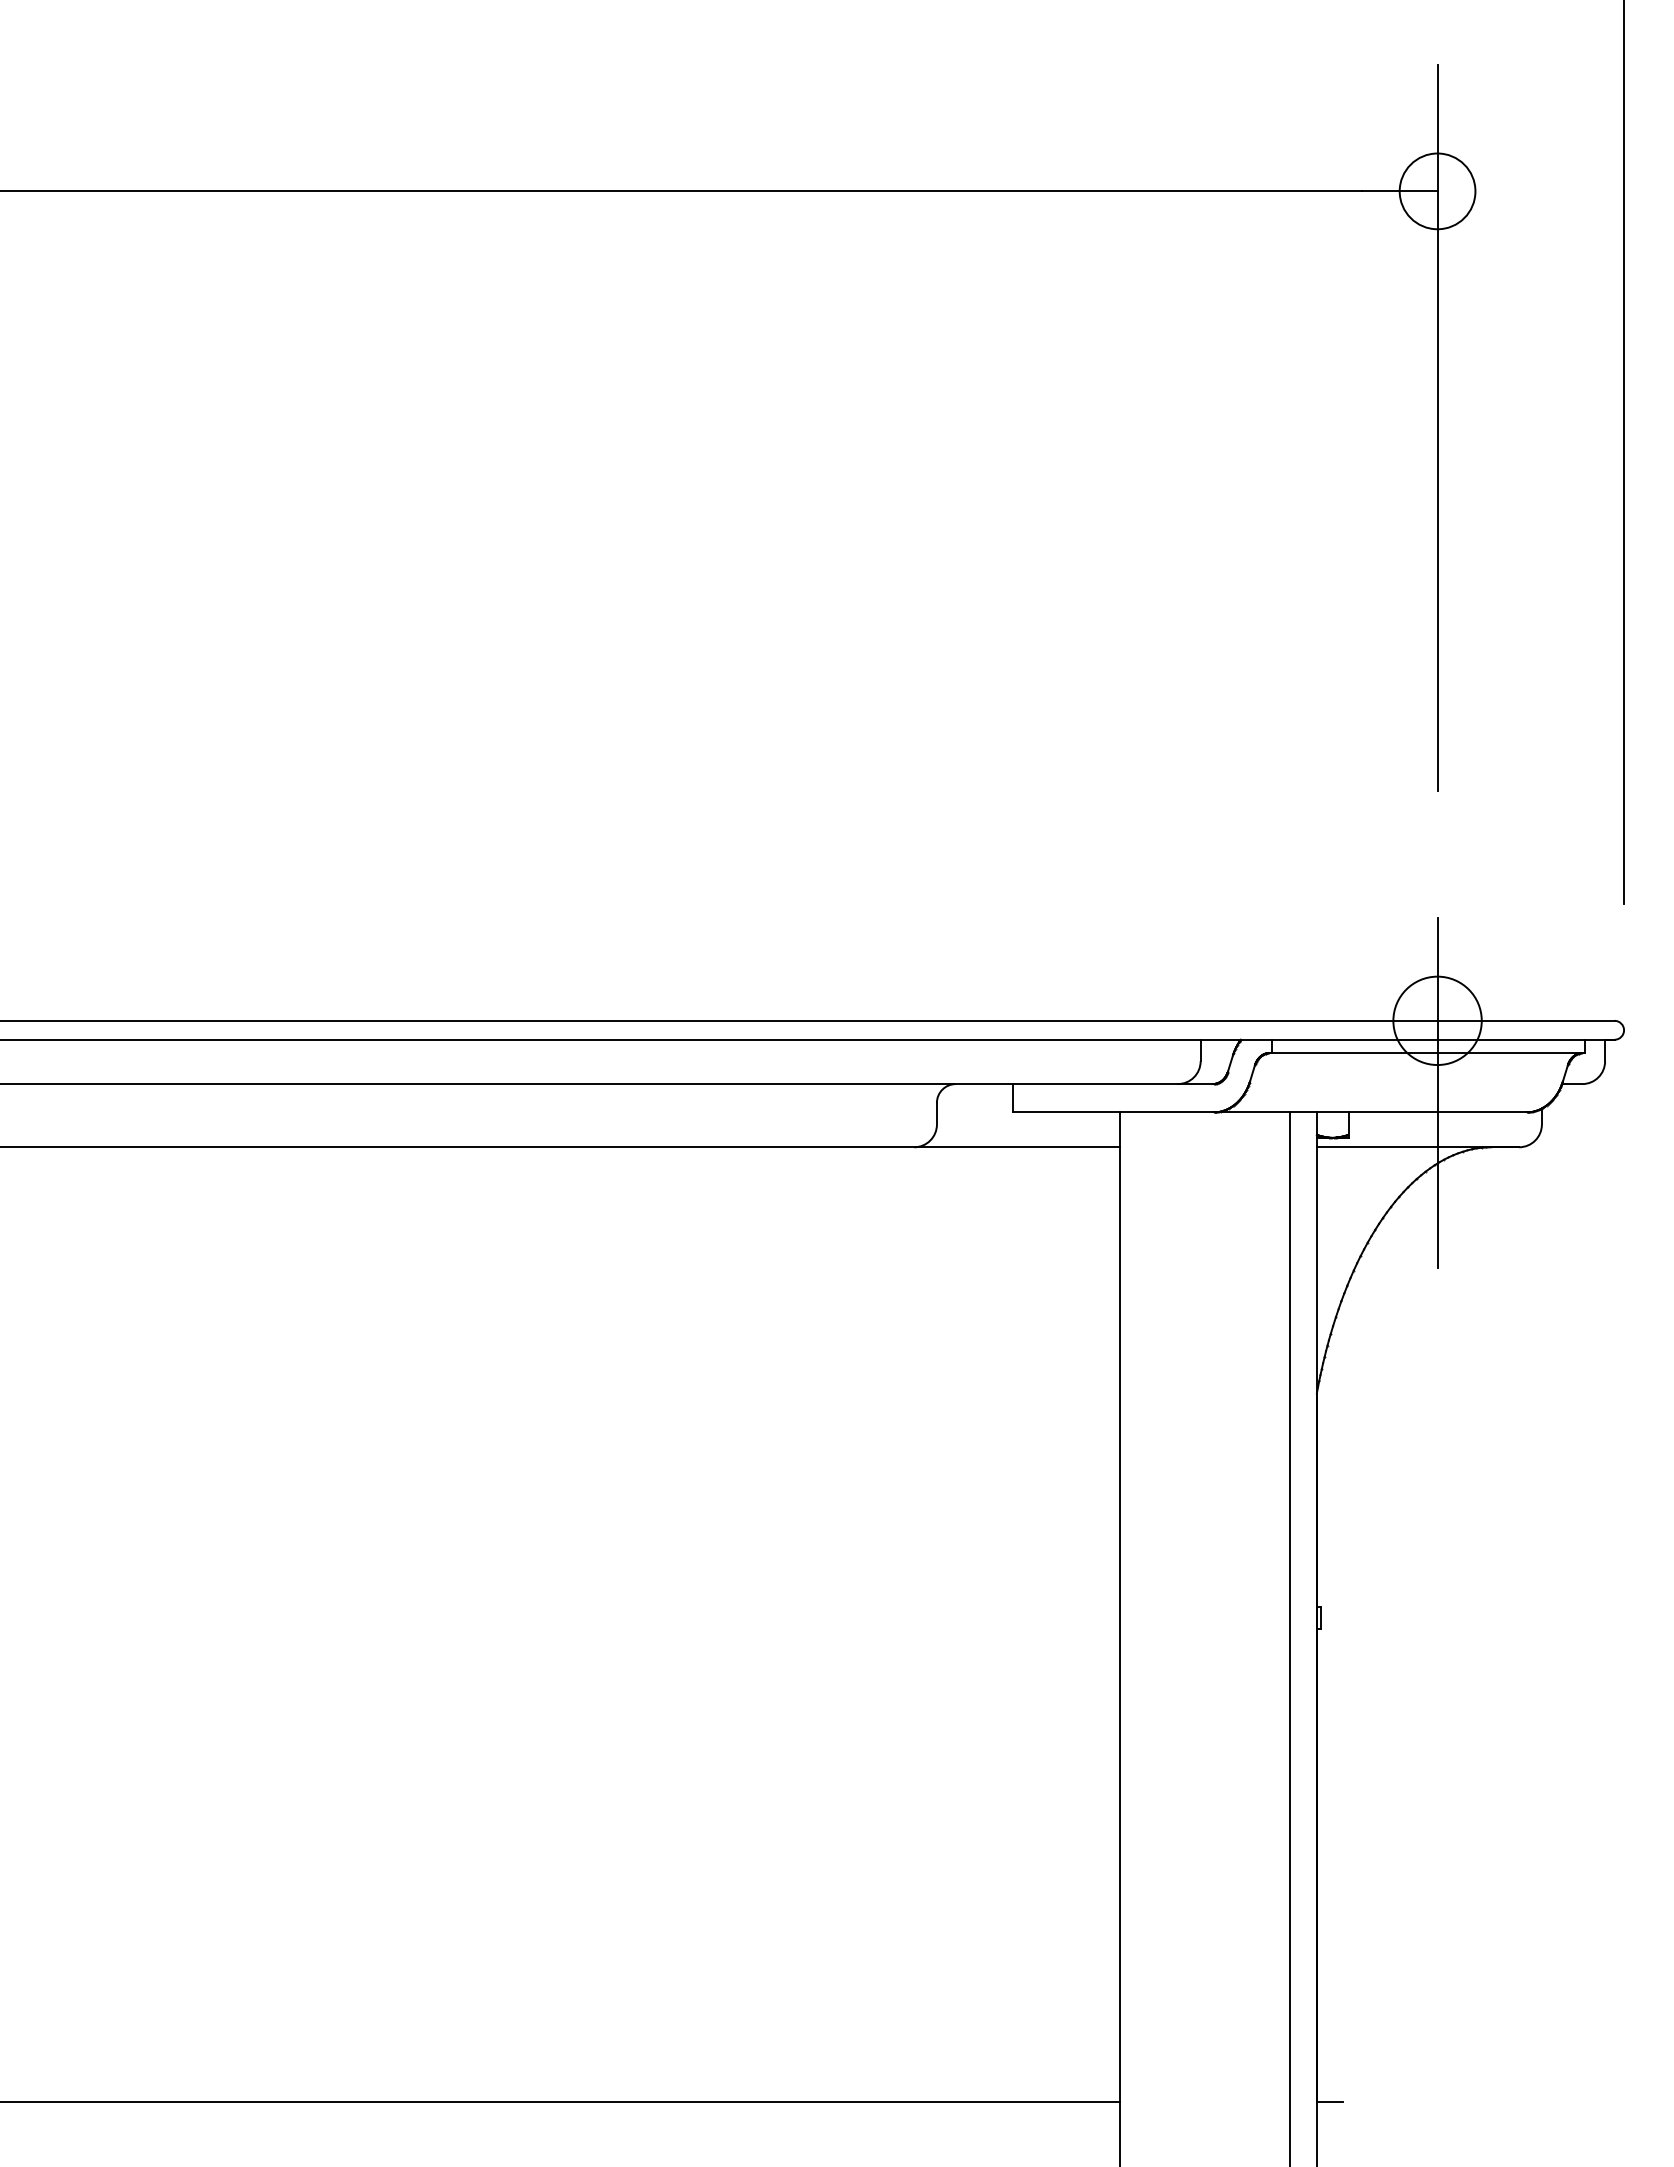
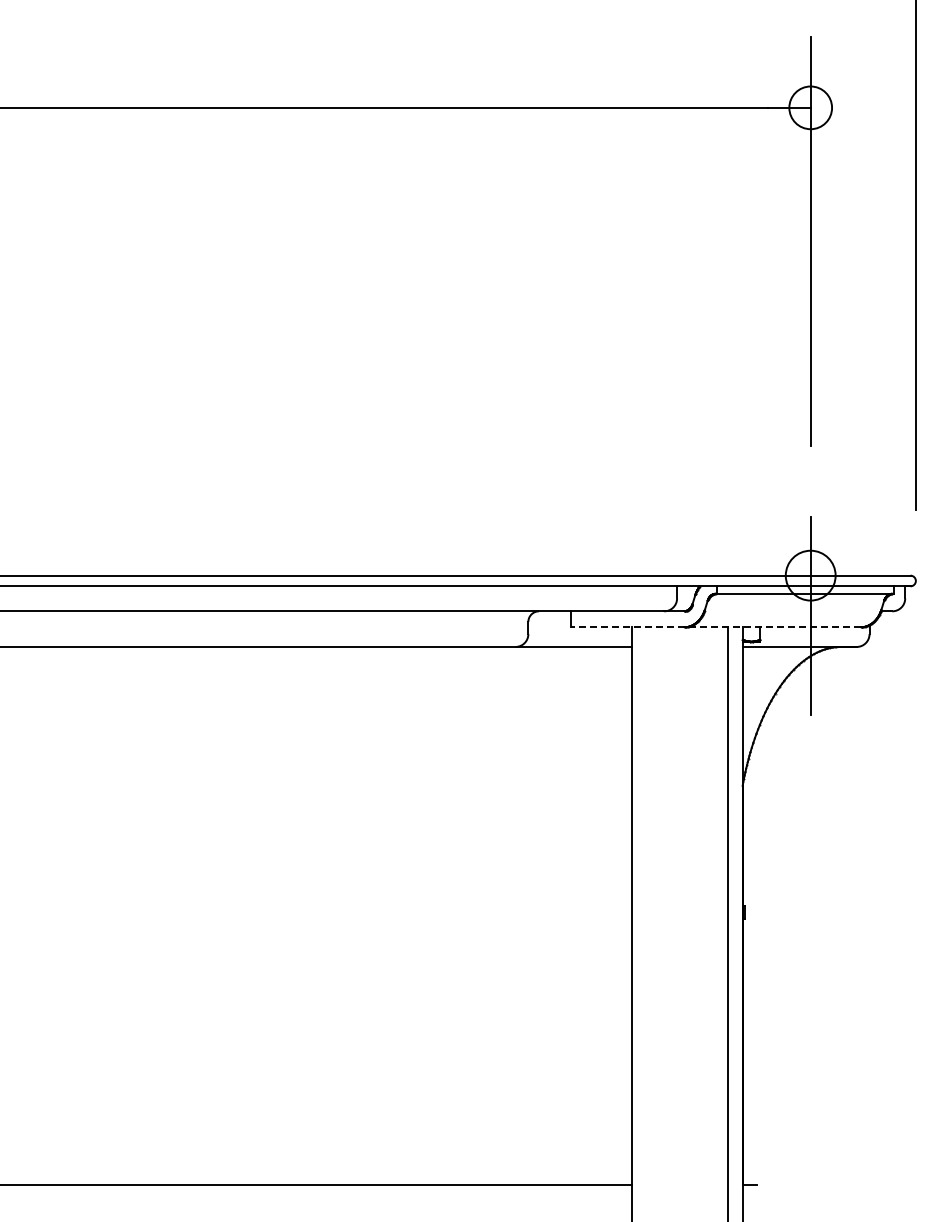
line: (1268, 1112) -> (715, 627), solid -> dashed

